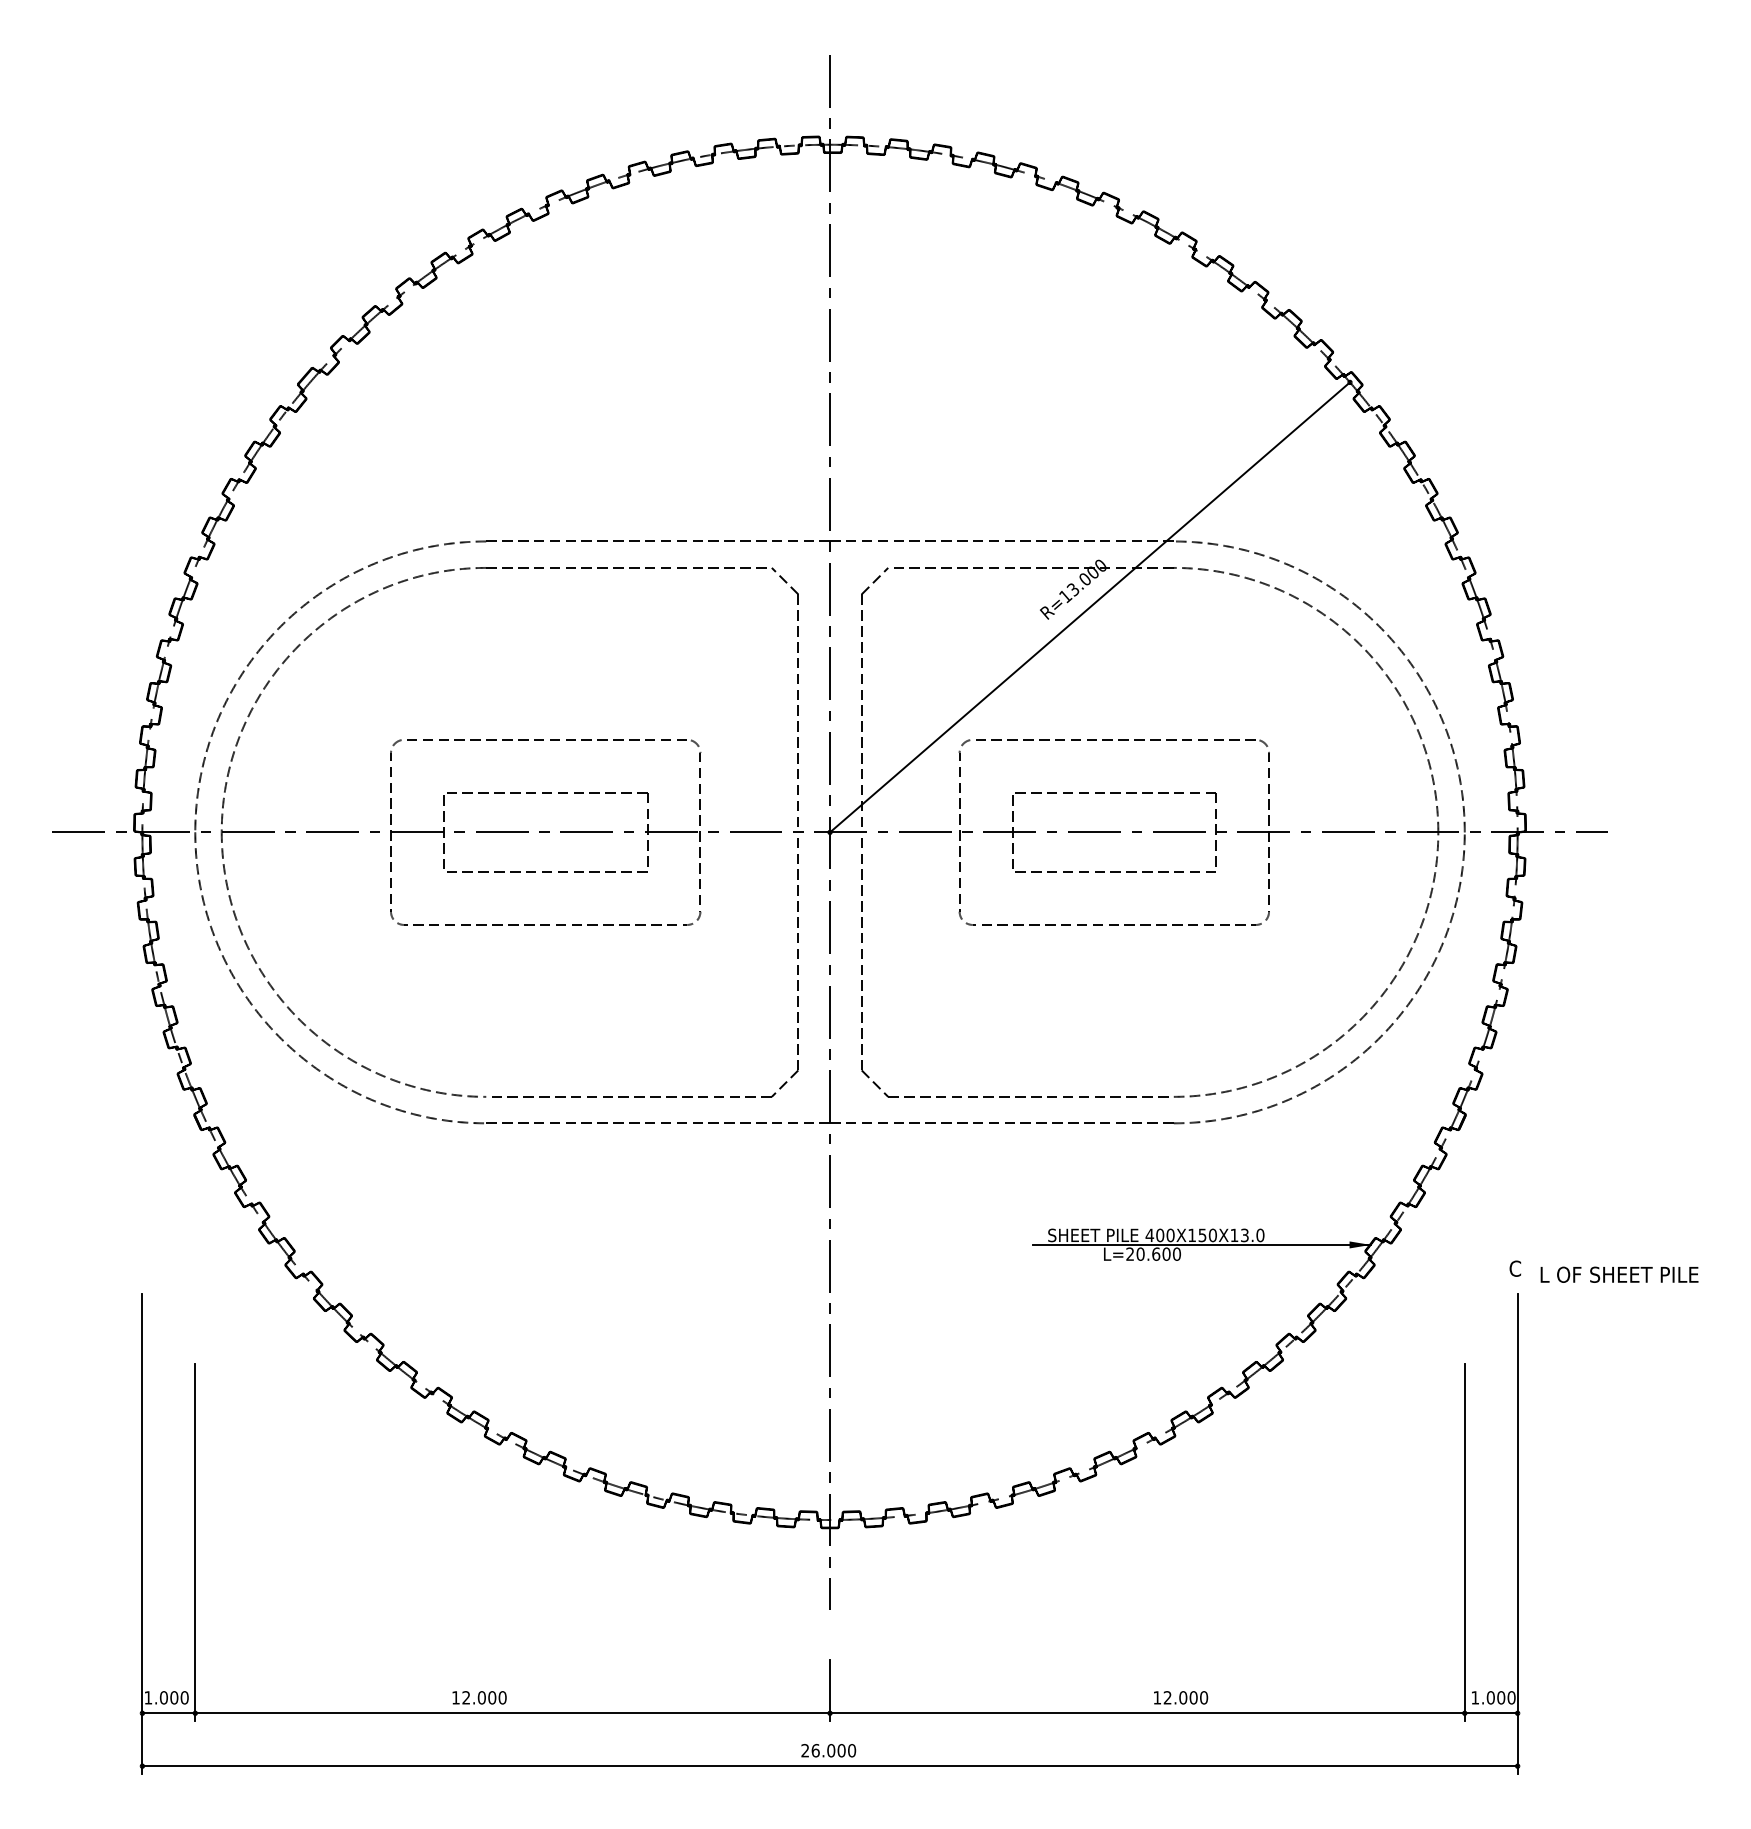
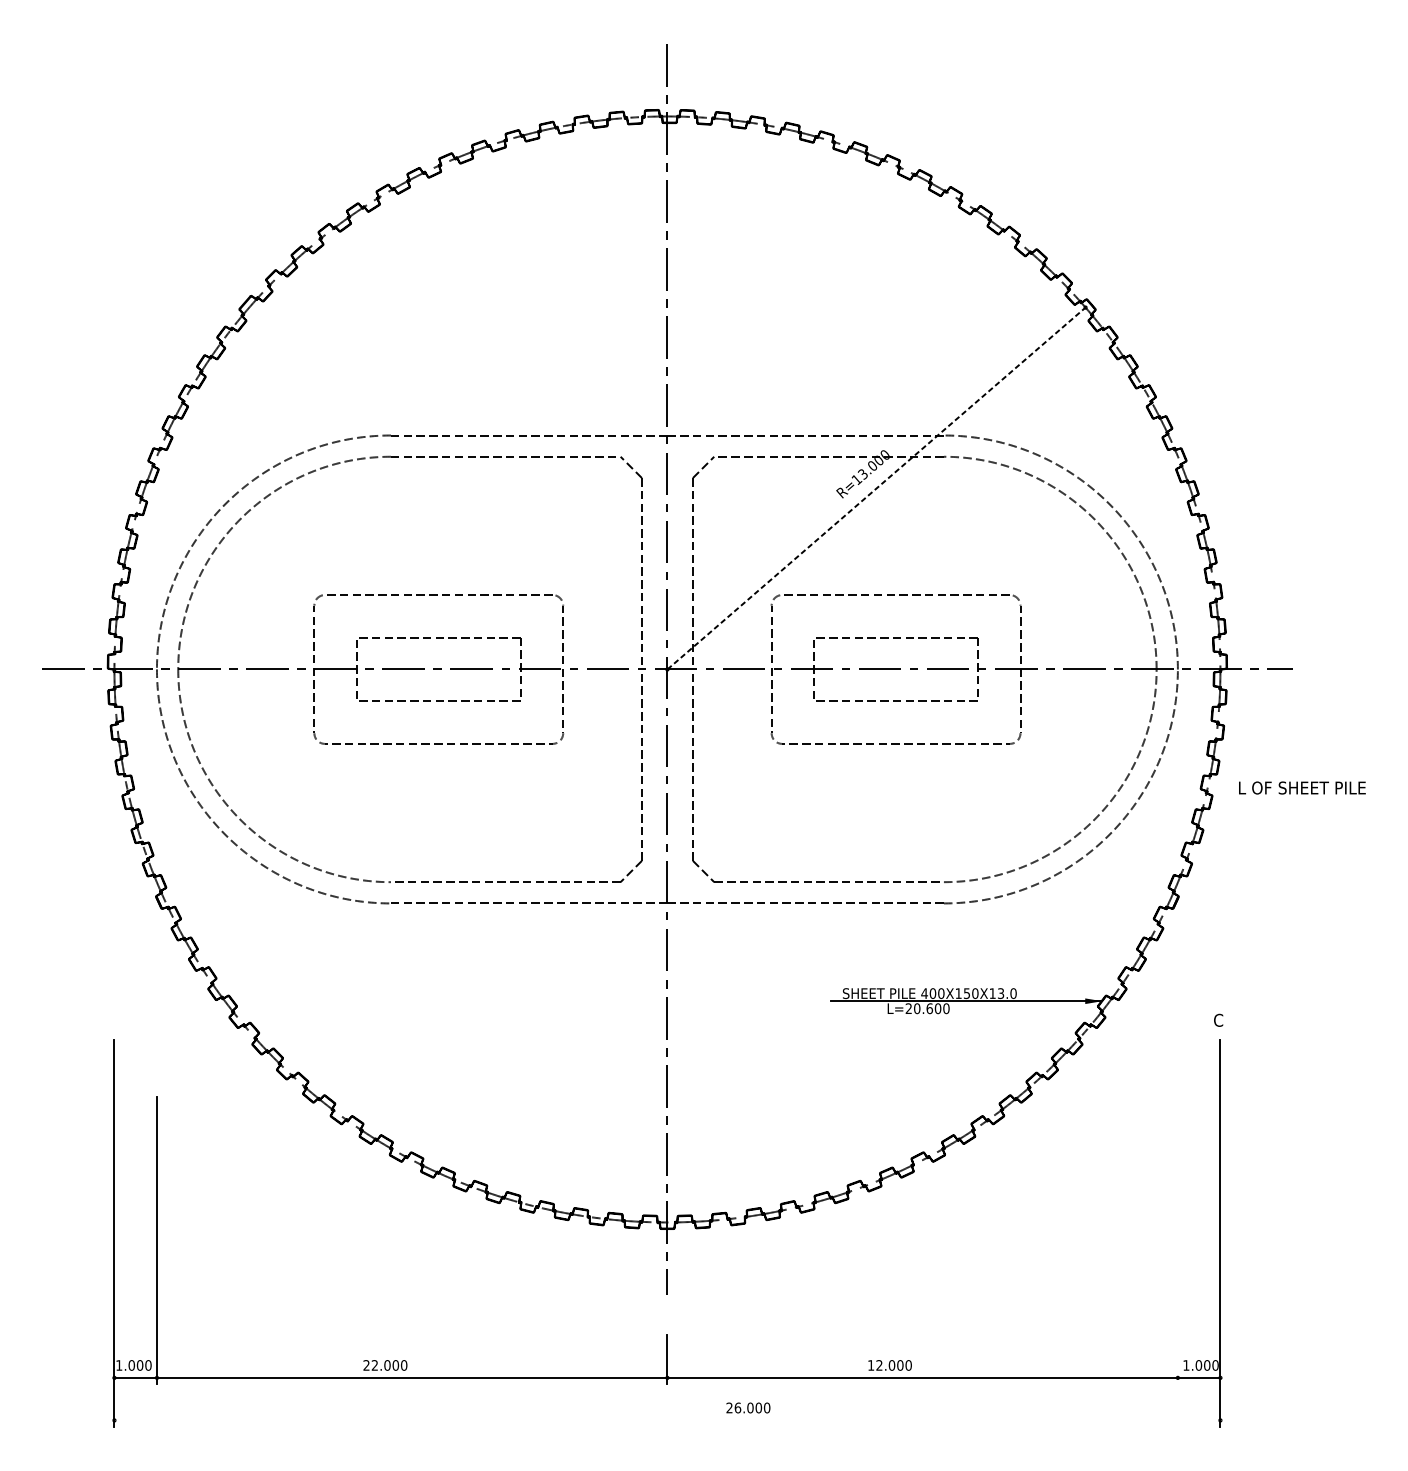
line: (1090, 607) -> (876, 488), solid -> dashed
text: (1619, 1274) -> (1302, 787), moved
line: (1464, 1542) -> (1177, 1240), removed
text: (455, 1697) -> (366, 1365), 12.000 -> 22.000
text: (1181, 1697) -> (890, 1365), moved
text: (828, 1750) -> (748, 1407), moved
line: (829, 1766) -> (667, 1420), removed

